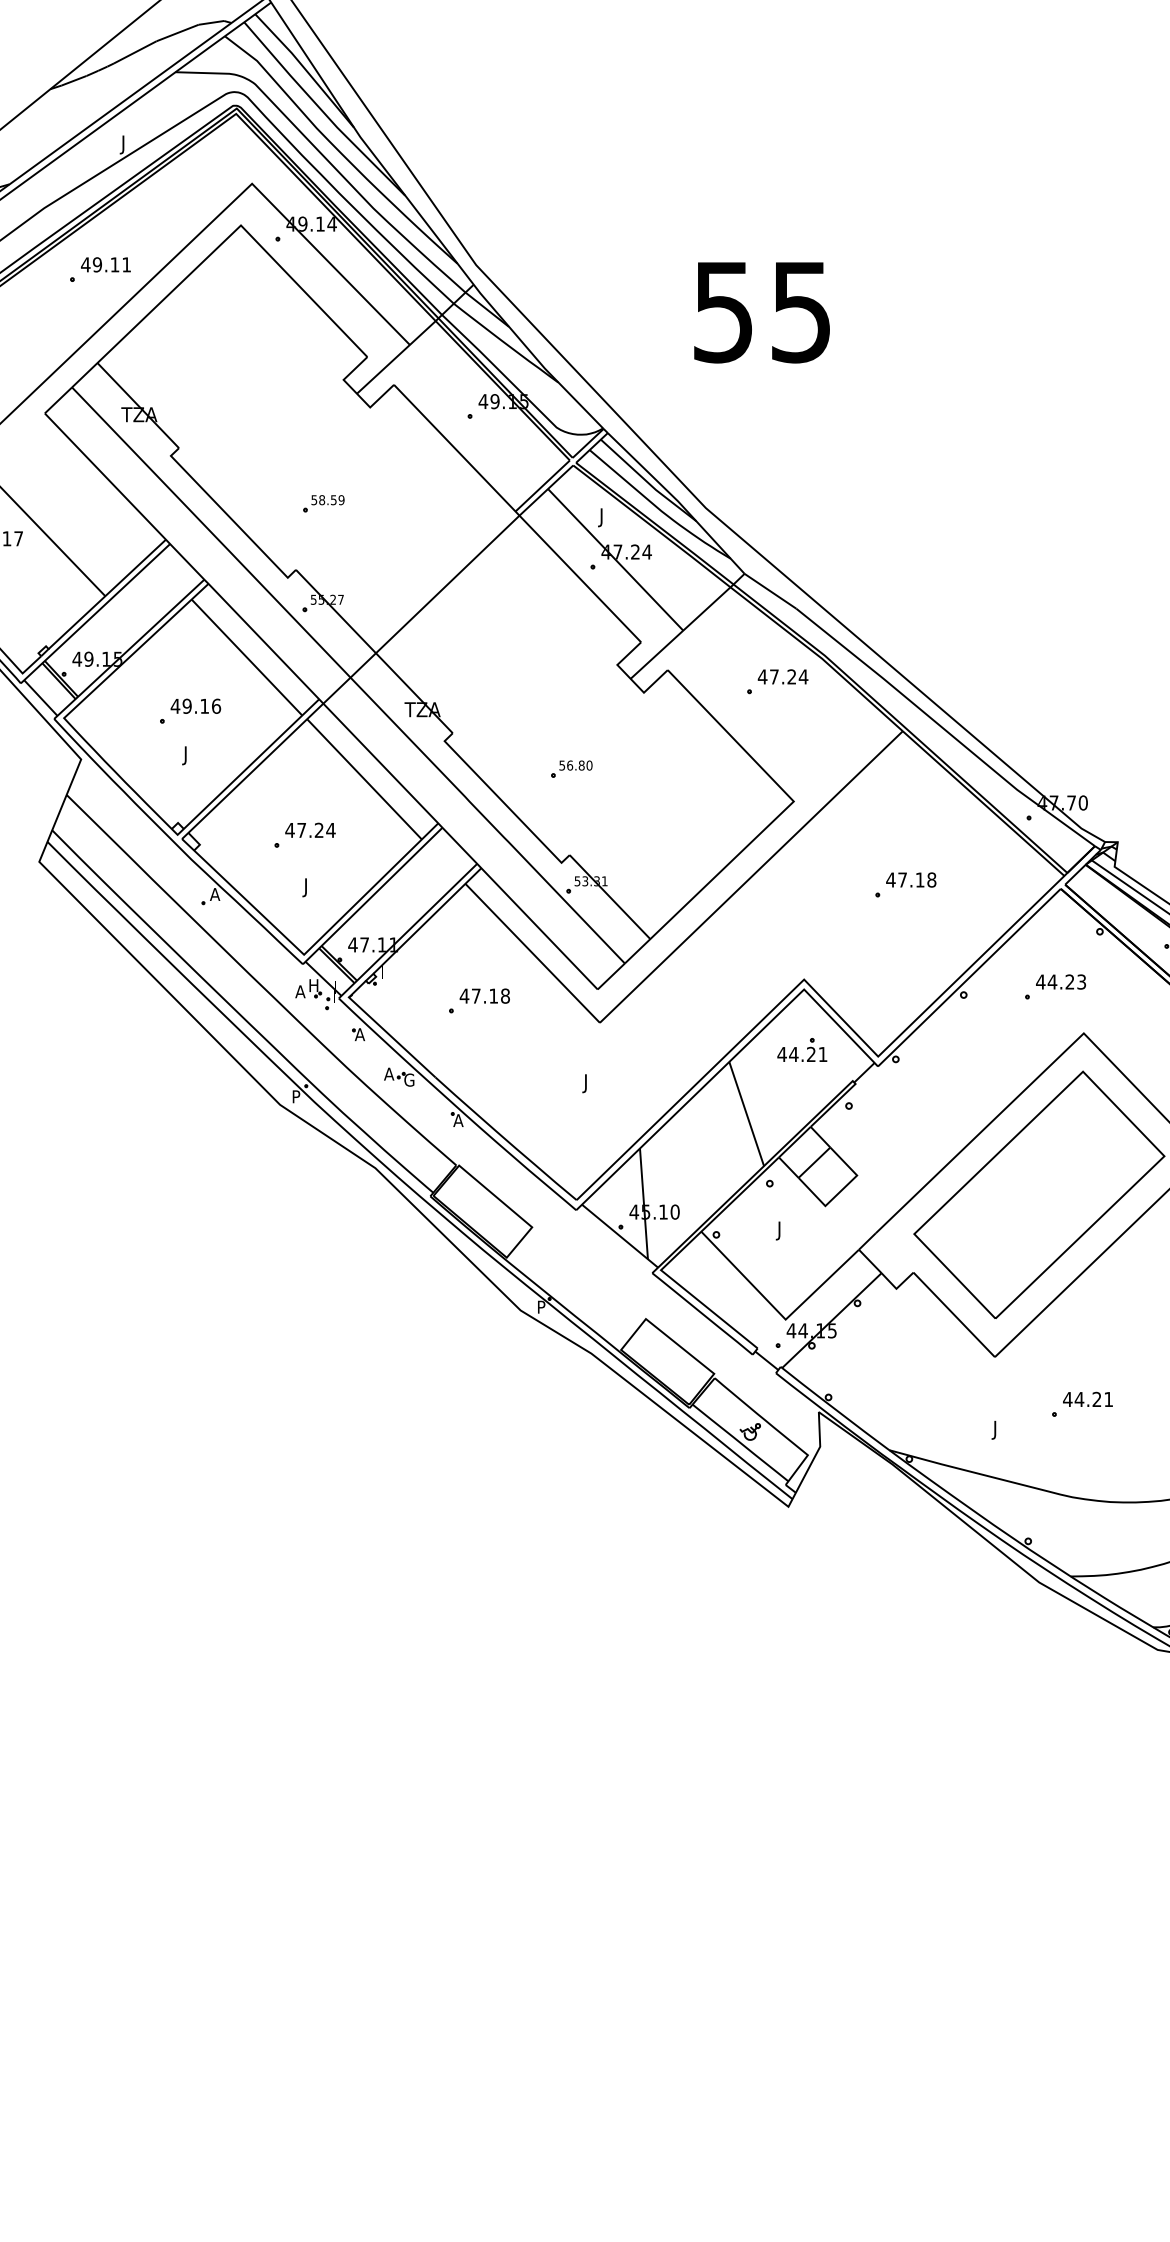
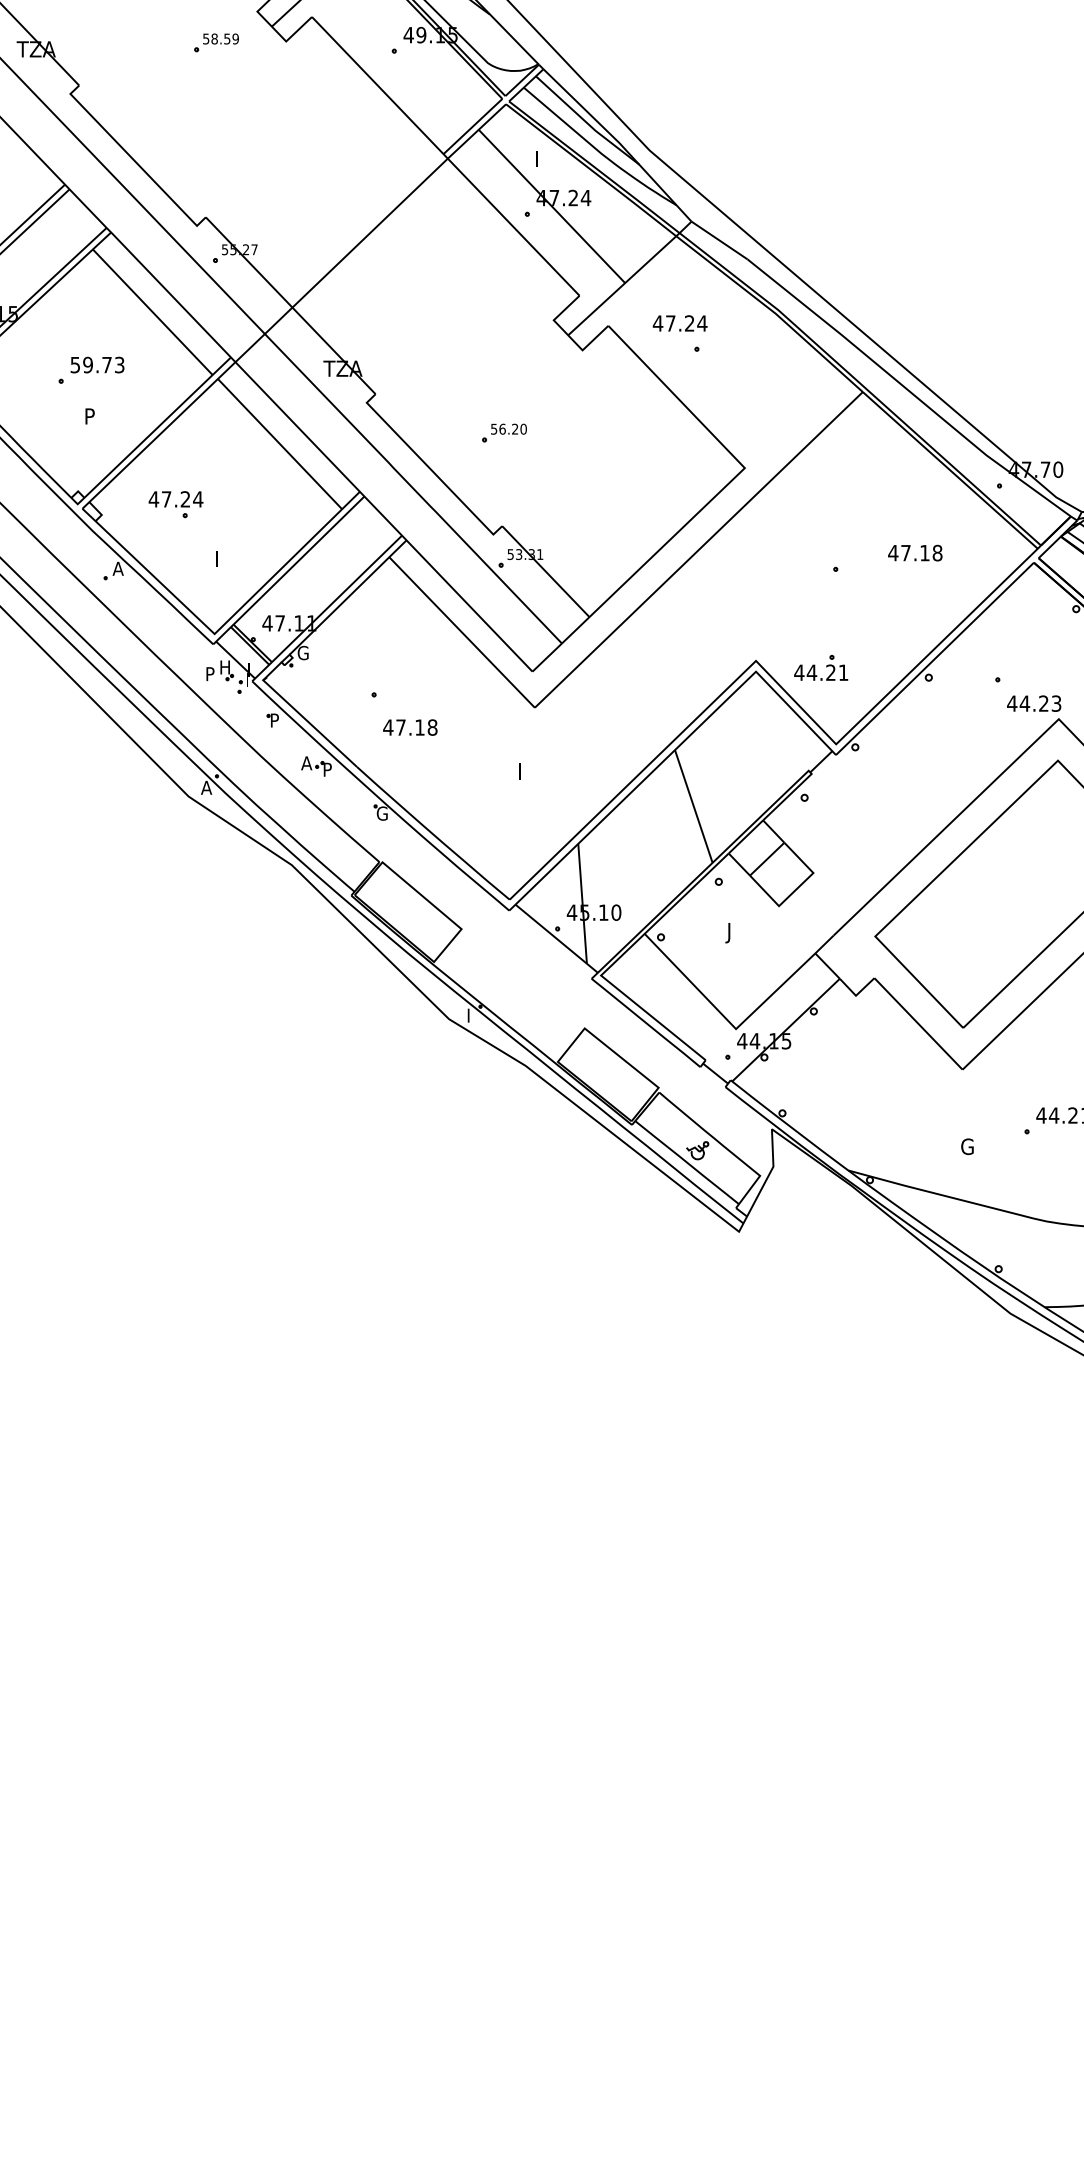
part: (323, 503) -> (216, 42), moved
text: (600, 517) -> (535, 160), J -> I
text: (782, 676) -> (679, 323), moved
text: (195, 705) -> (97, 364), 49.16 -> 59.73
text: (187, 755) -> (88, 418), J -> P
text: (581, 765) -> (514, 429), 56.80 -> 56.20
text: (310, 829) -> (176, 498), moved
text: (911, 879) -> (915, 552), moved
text: (304, 887) -> (215, 561), J -> I
text: (385, 971) -> (302, 652), I -> G
text: (1061, 981) -> (1034, 703), moved
text: (300, 991) -> (210, 673), A -> P
text: (484, 995) -> (409, 726), moved
text: (359, 1034) -> (274, 720), A -> P
part: (802, 1049) -> (821, 667), moved
text: (409, 1079) -> (328, 769), G -> P
text: (584, 1083) -> (518, 773), J -> I
text: (296, 1096) -> (206, 787), P -> A
text: (458, 1120) -> (381, 813), A -> G
text: (542, 1304) -> (472, 1012), P -> I
text: (998, 1429) -> (966, 1148), J -> G

